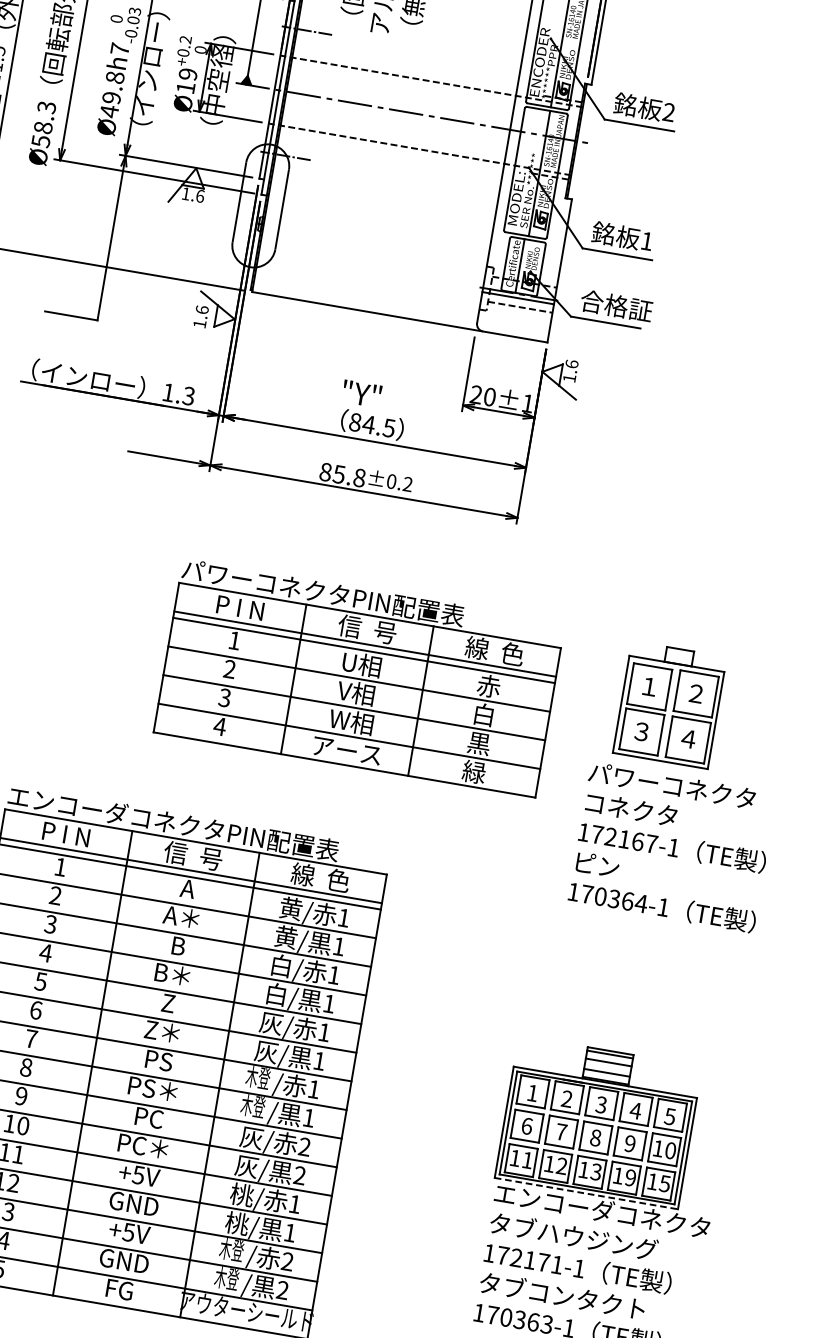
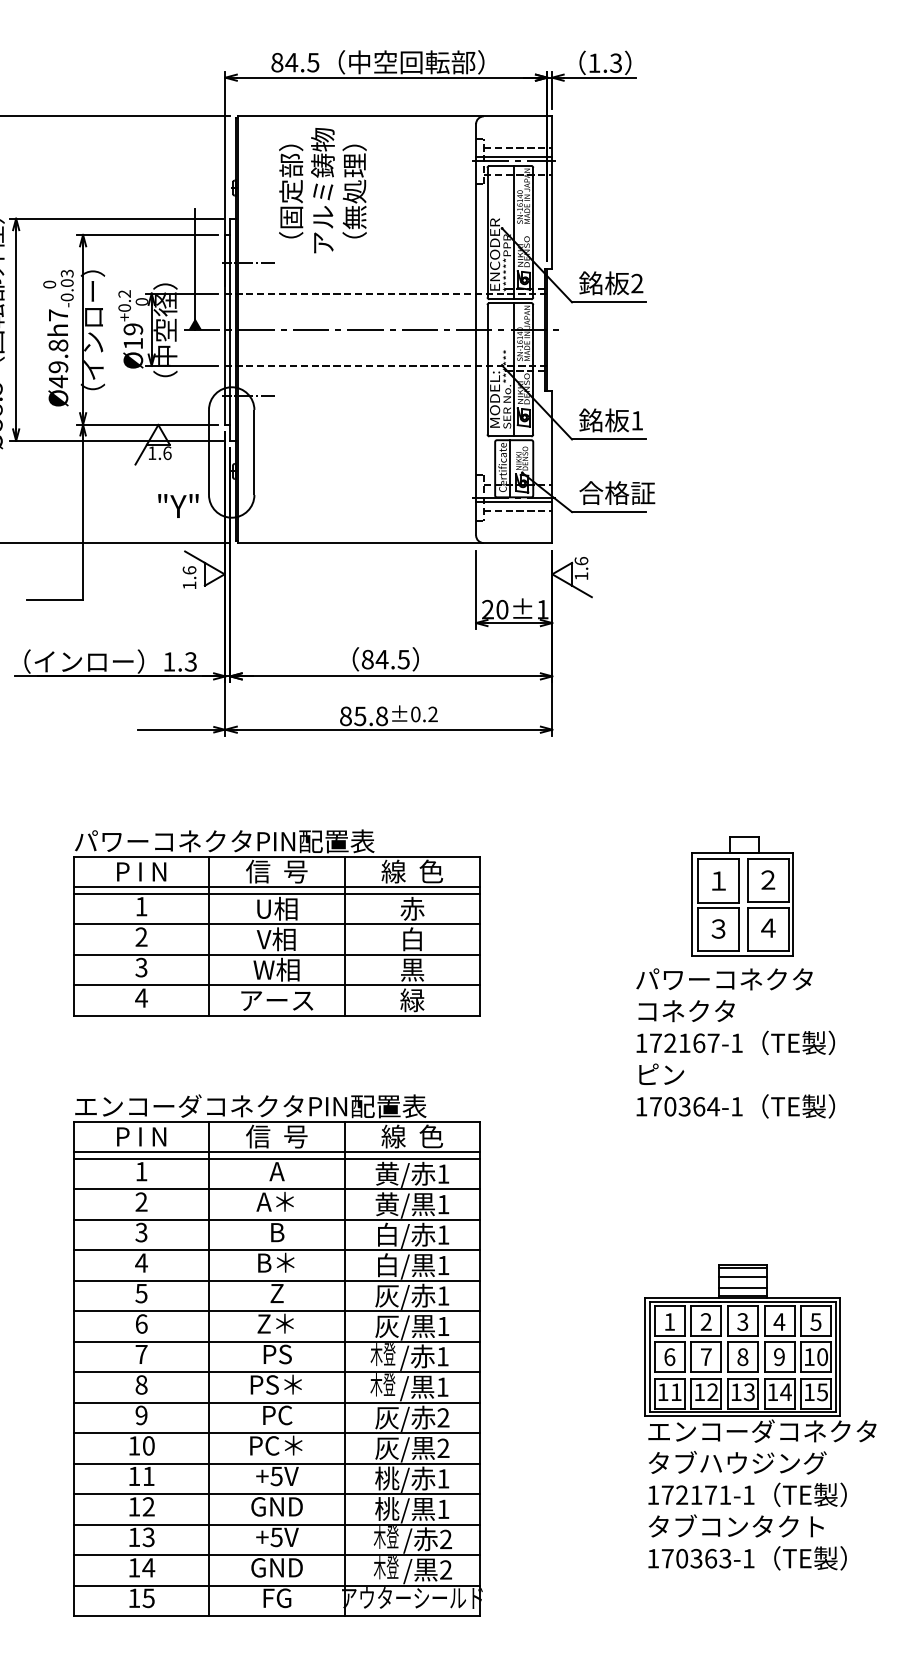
text: (362, 393) -> (178, 505), moved
part: (358, 677) -> (276, 922), moved
text: (672, 847) -> (735, 1043), moved
text: (630, 1178) -> (785, 1392), 19 -> 14
line: (585, 1193) -> (742, 1416), dashed -> solid

